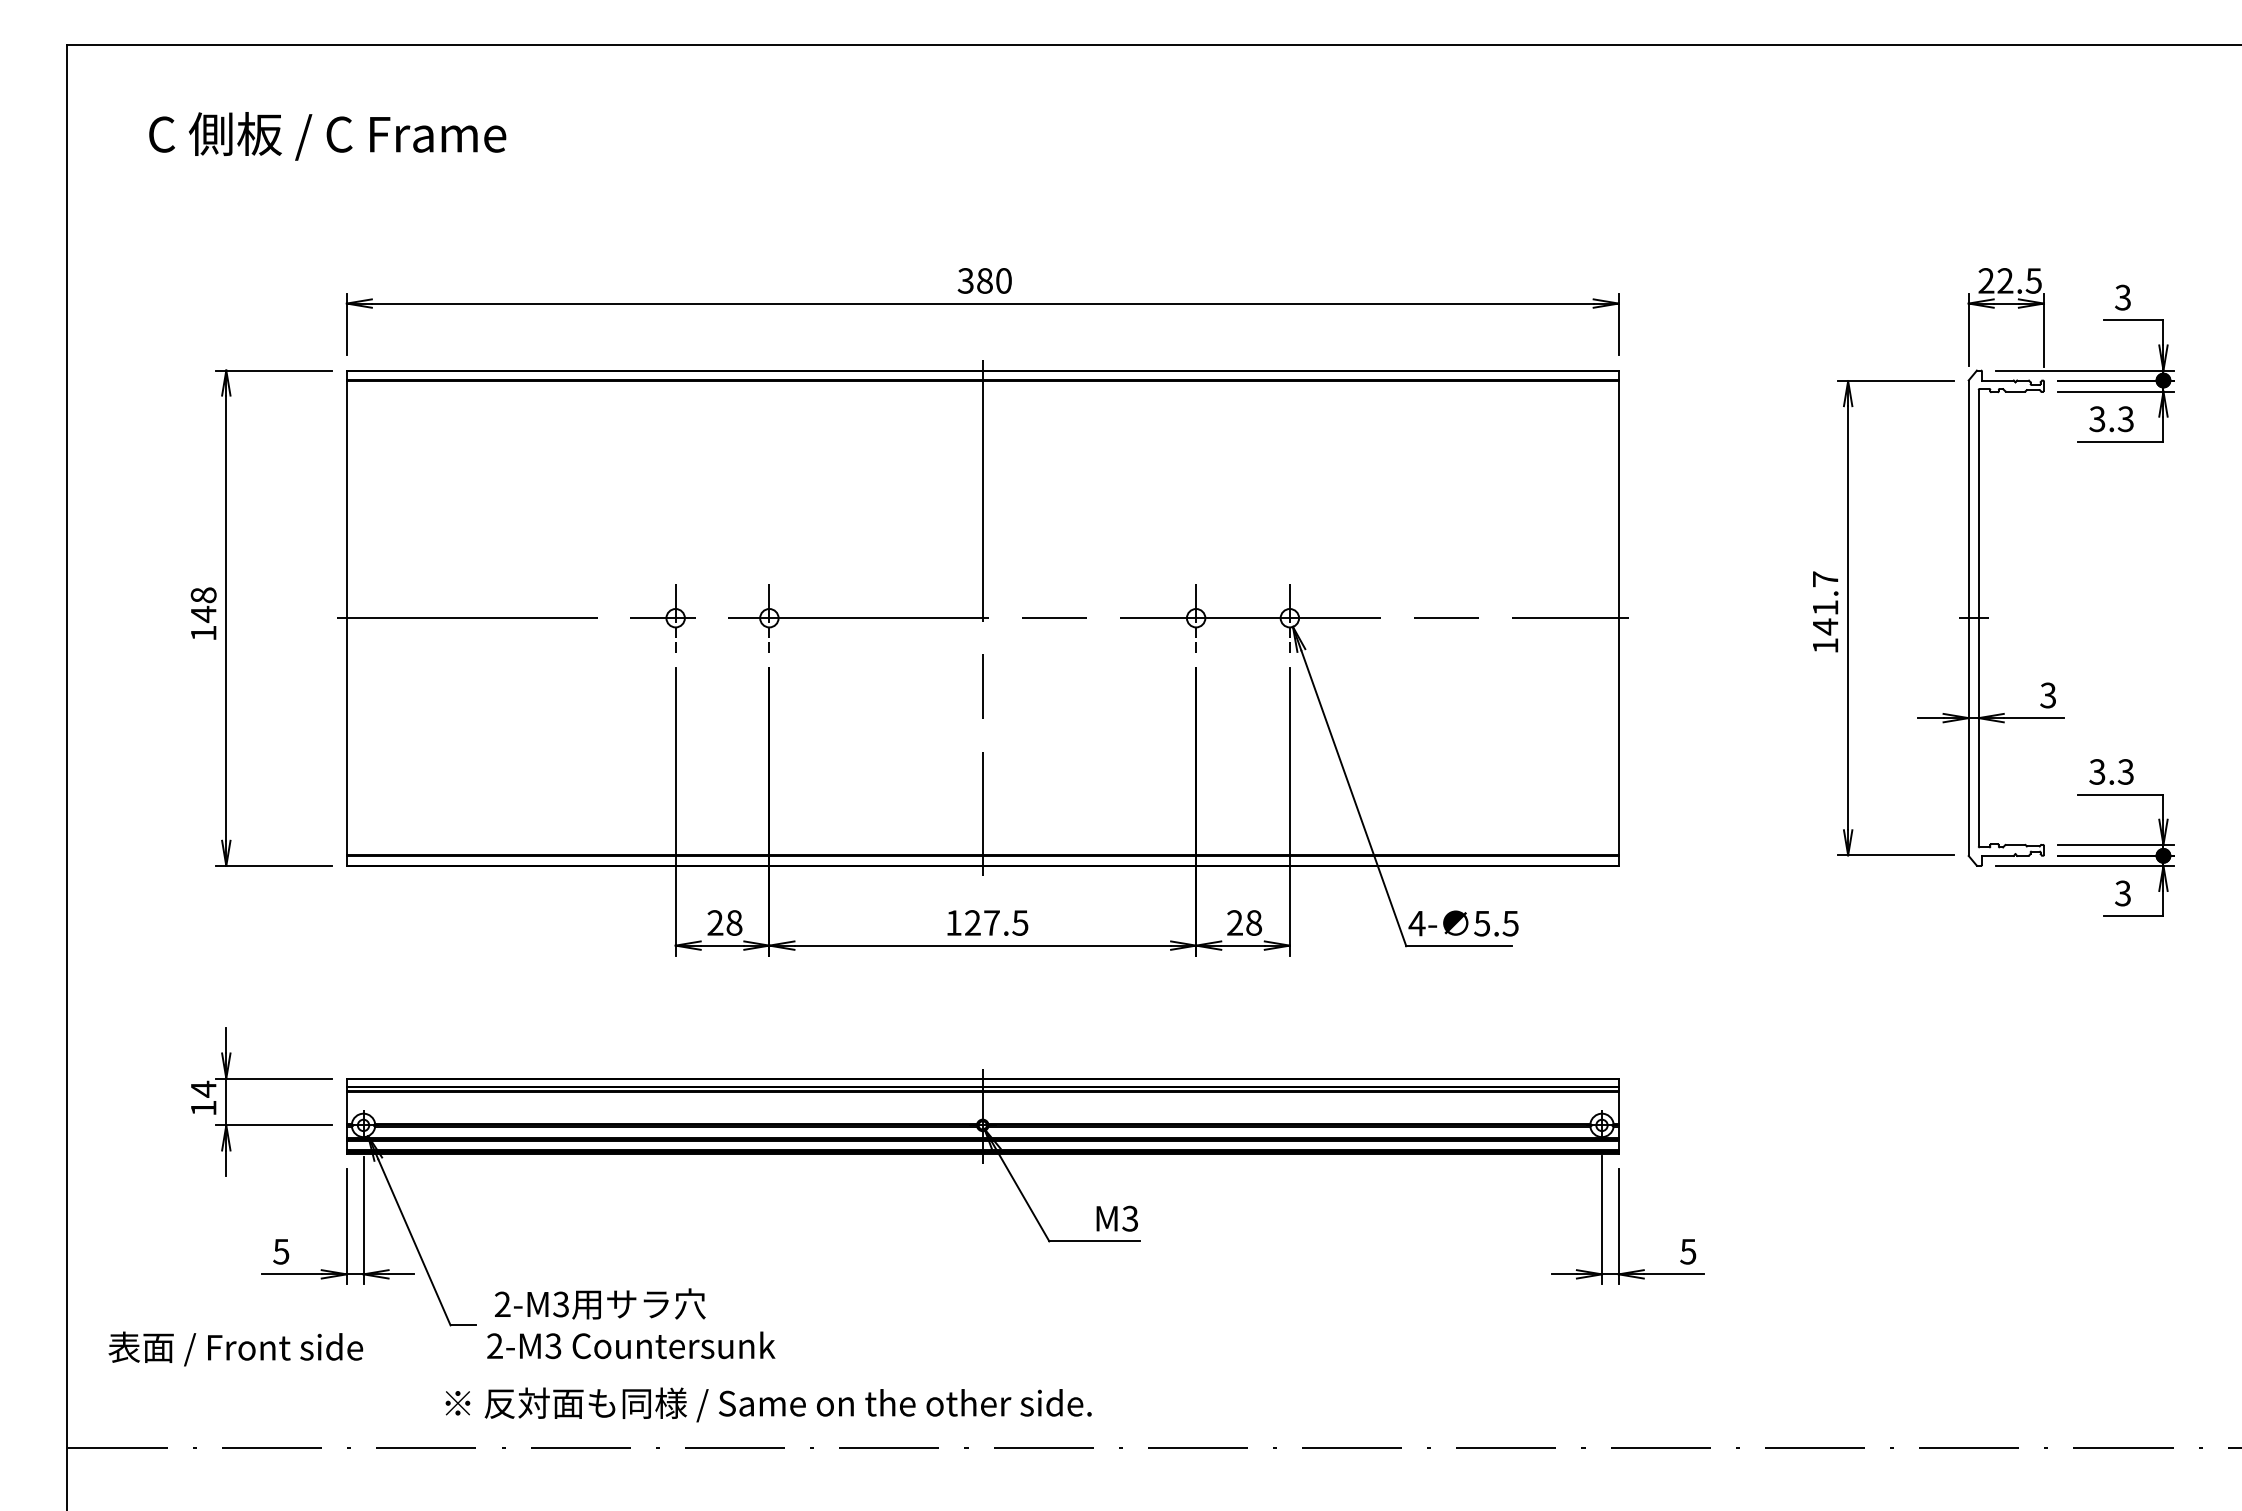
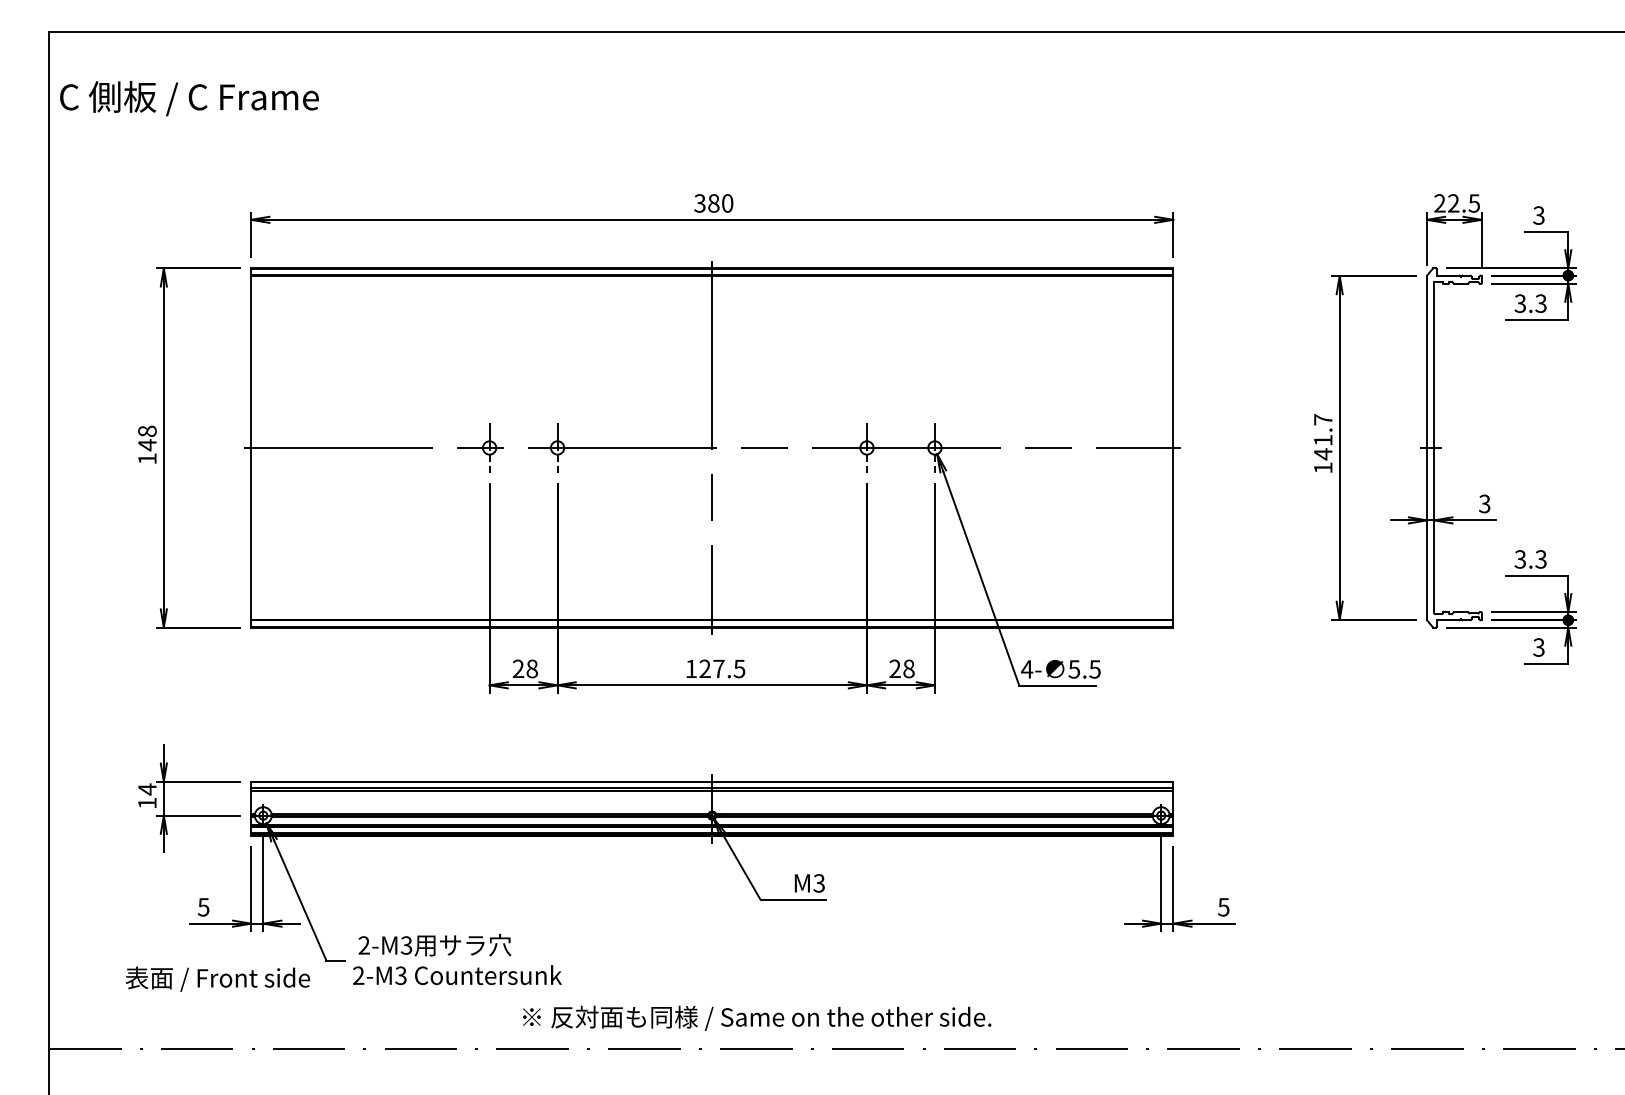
text: (327, 136) -> (189, 98), moved
text: (235, 1348) -> (217, 978), moved
text: (768, 1404) -> (757, 1018), moved

